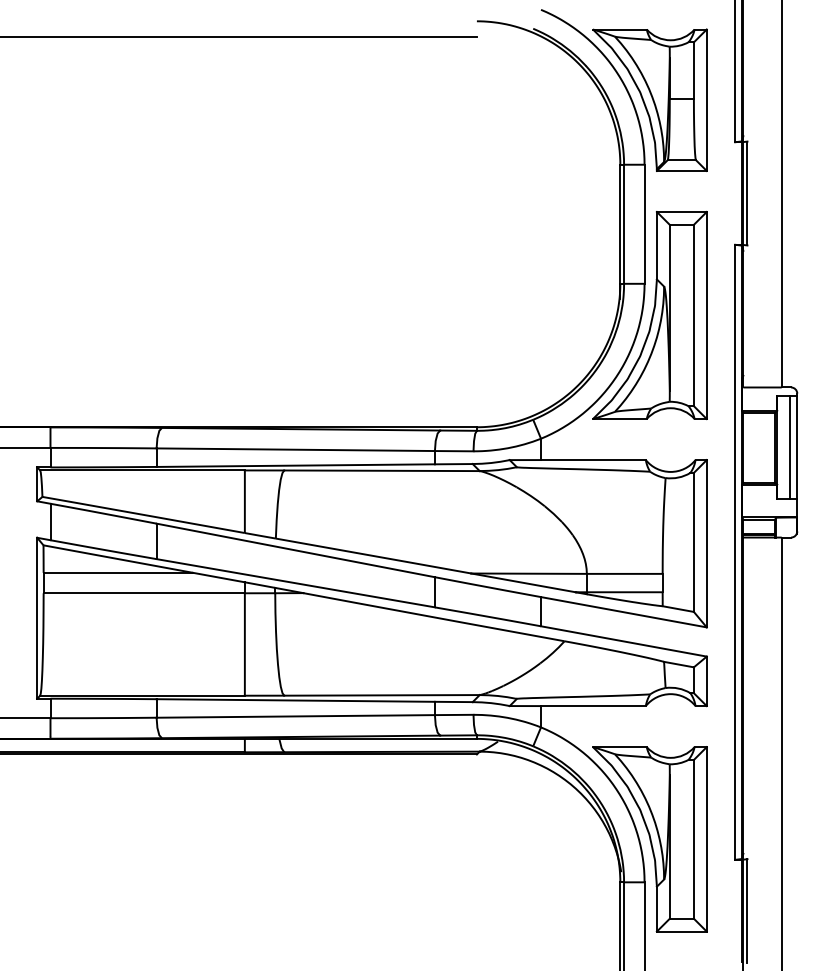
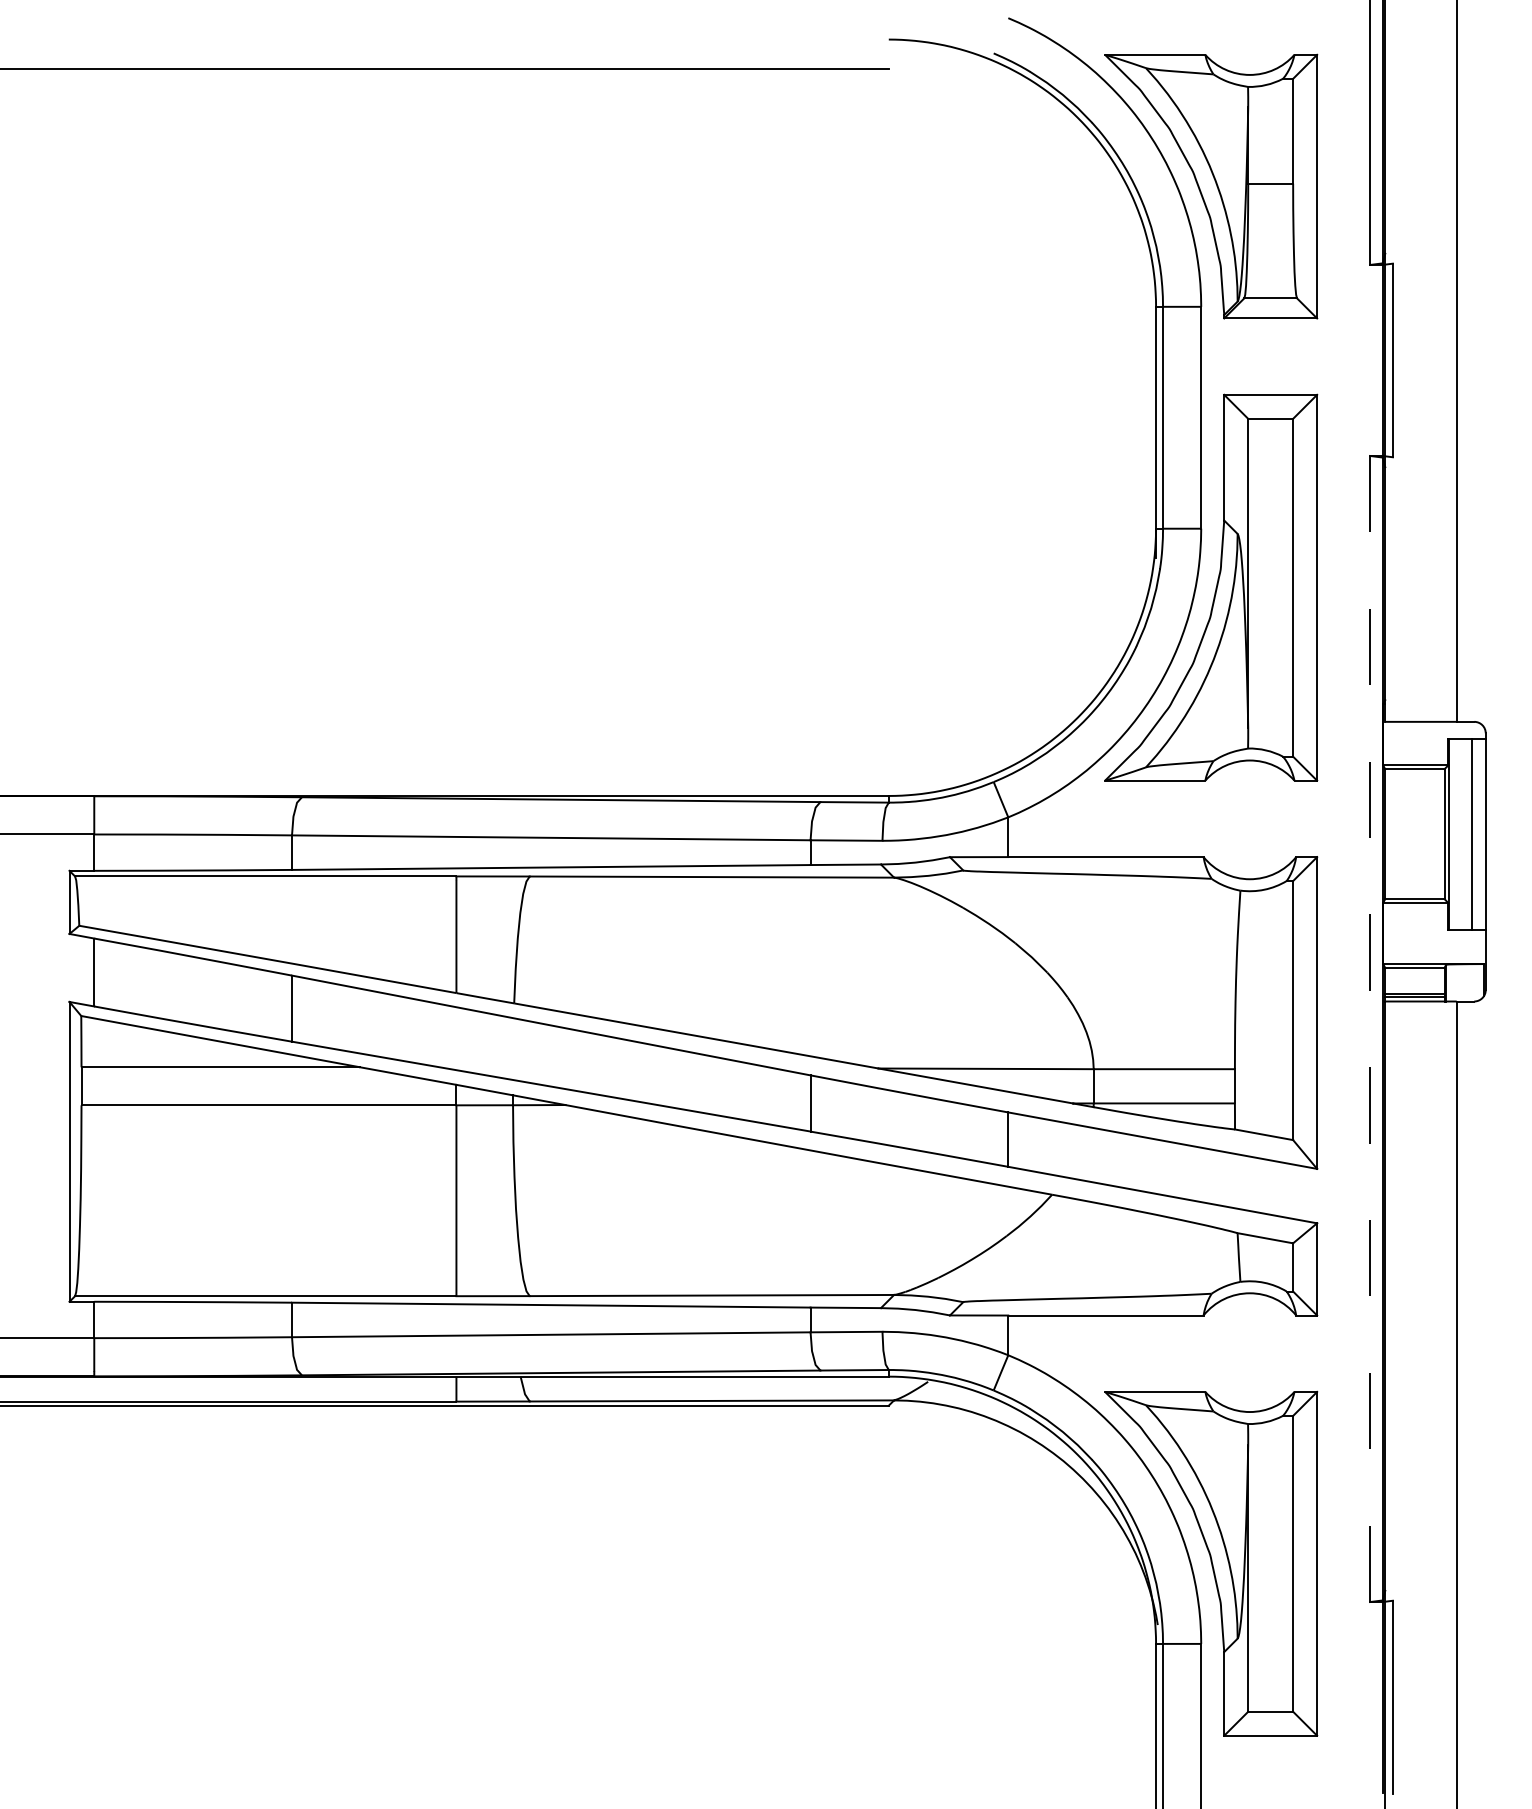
line: (735, 552) -> (1370, 1029), solid -> dashed

